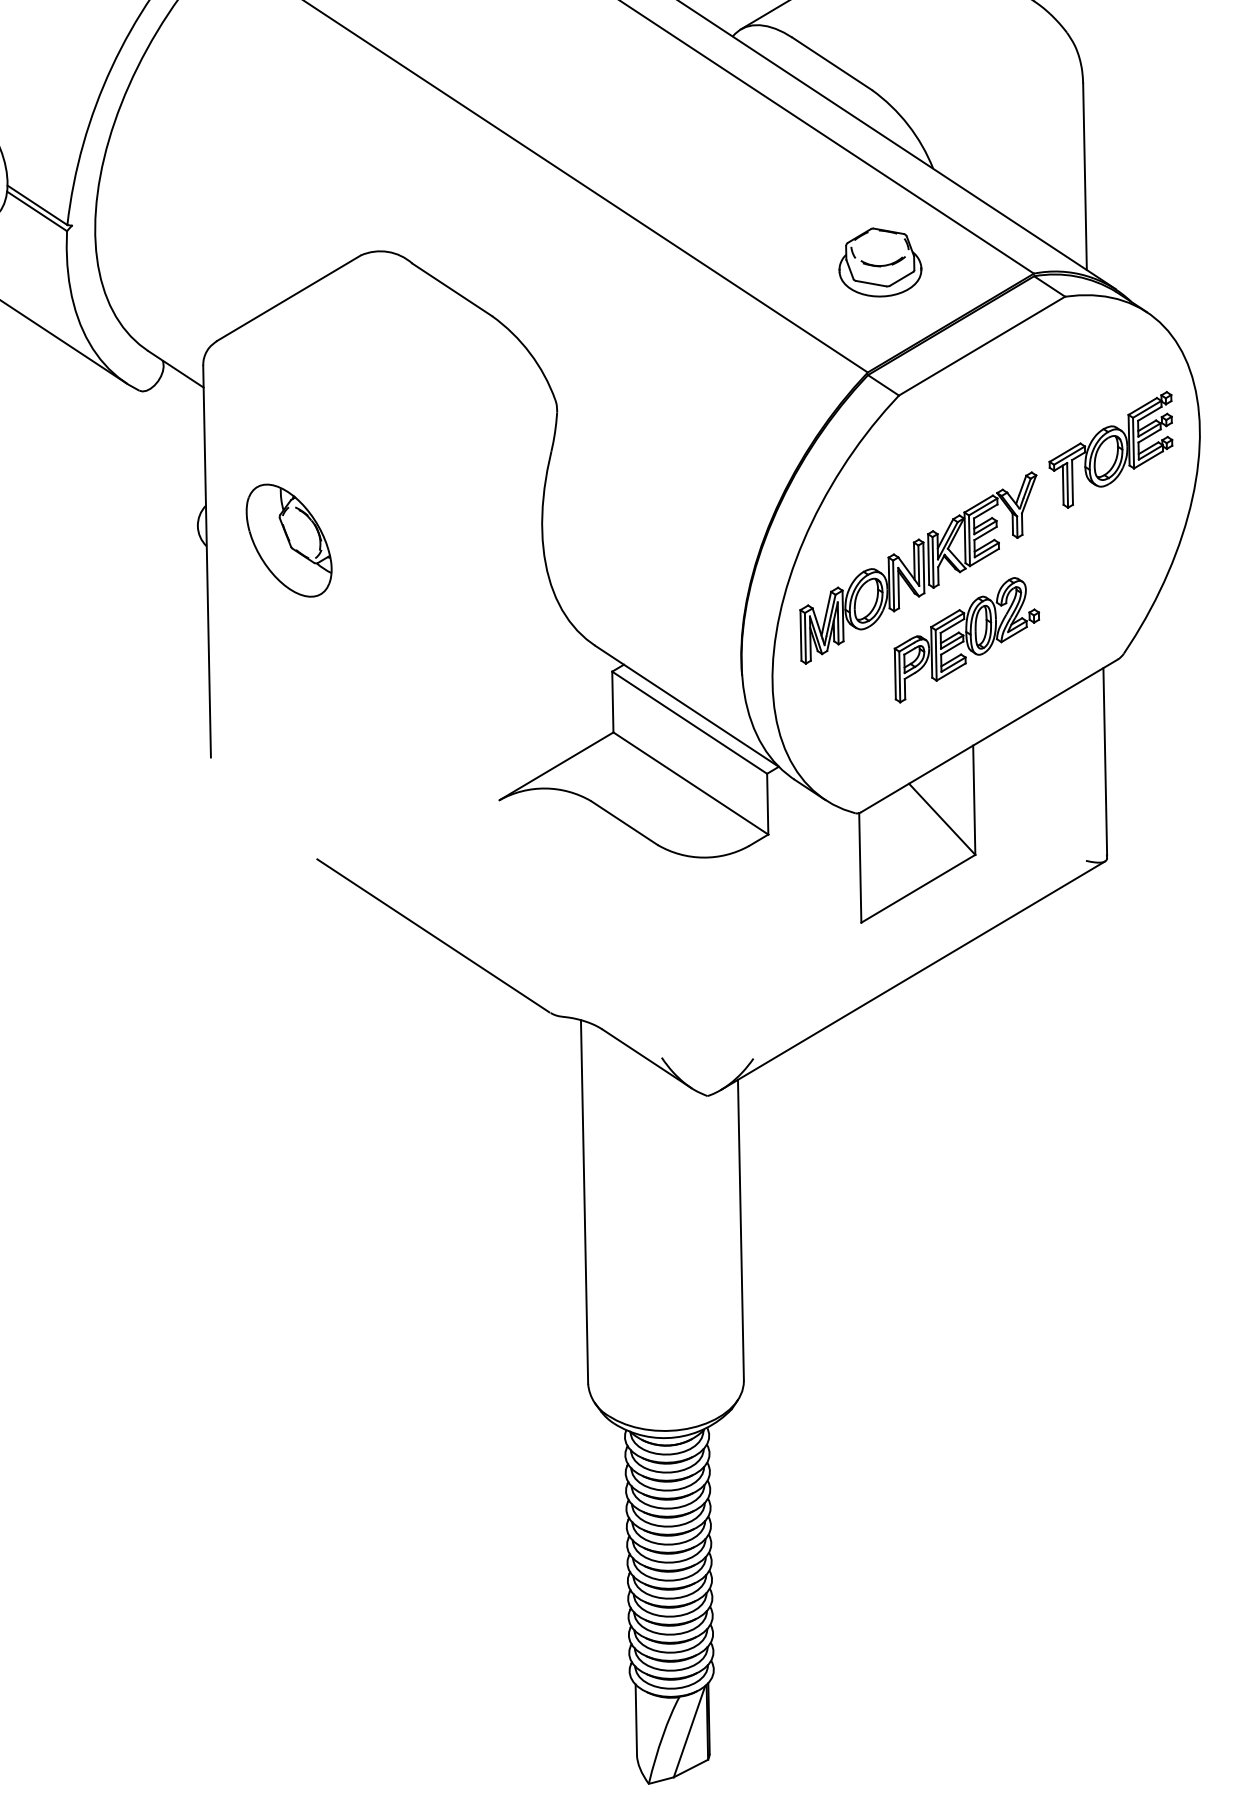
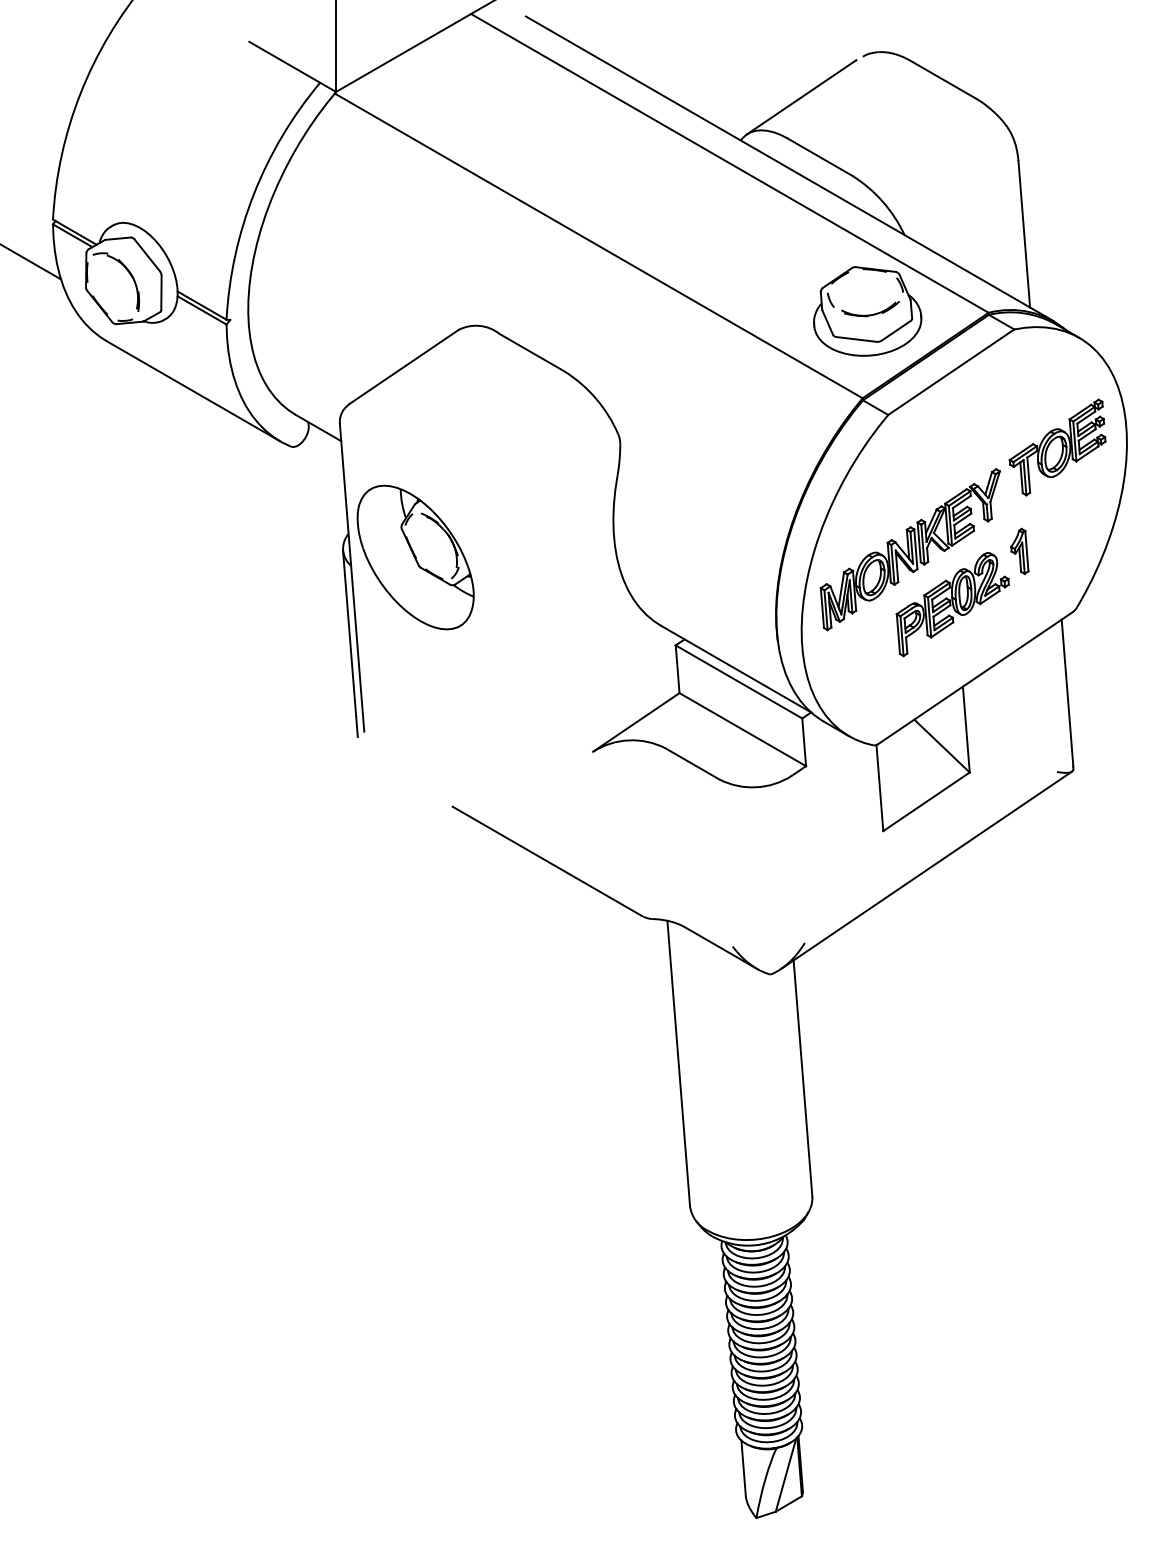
part: (880, 262) -> (867, 311), size x1.67
part: (289, 540) -> (415, 557), size x1.67
part: (1055, 577) -> (1019, 550), added
line: (200, 644) -> (350, 643), added

